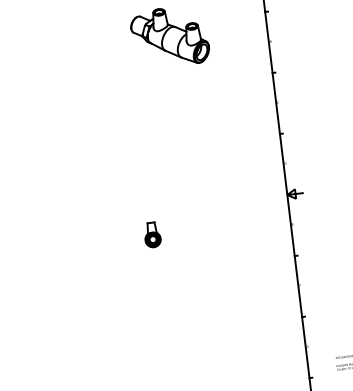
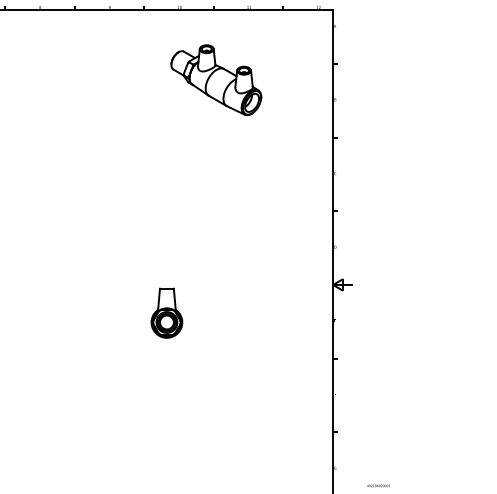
part: (152, 234) -> (166, 312), size x1.67

